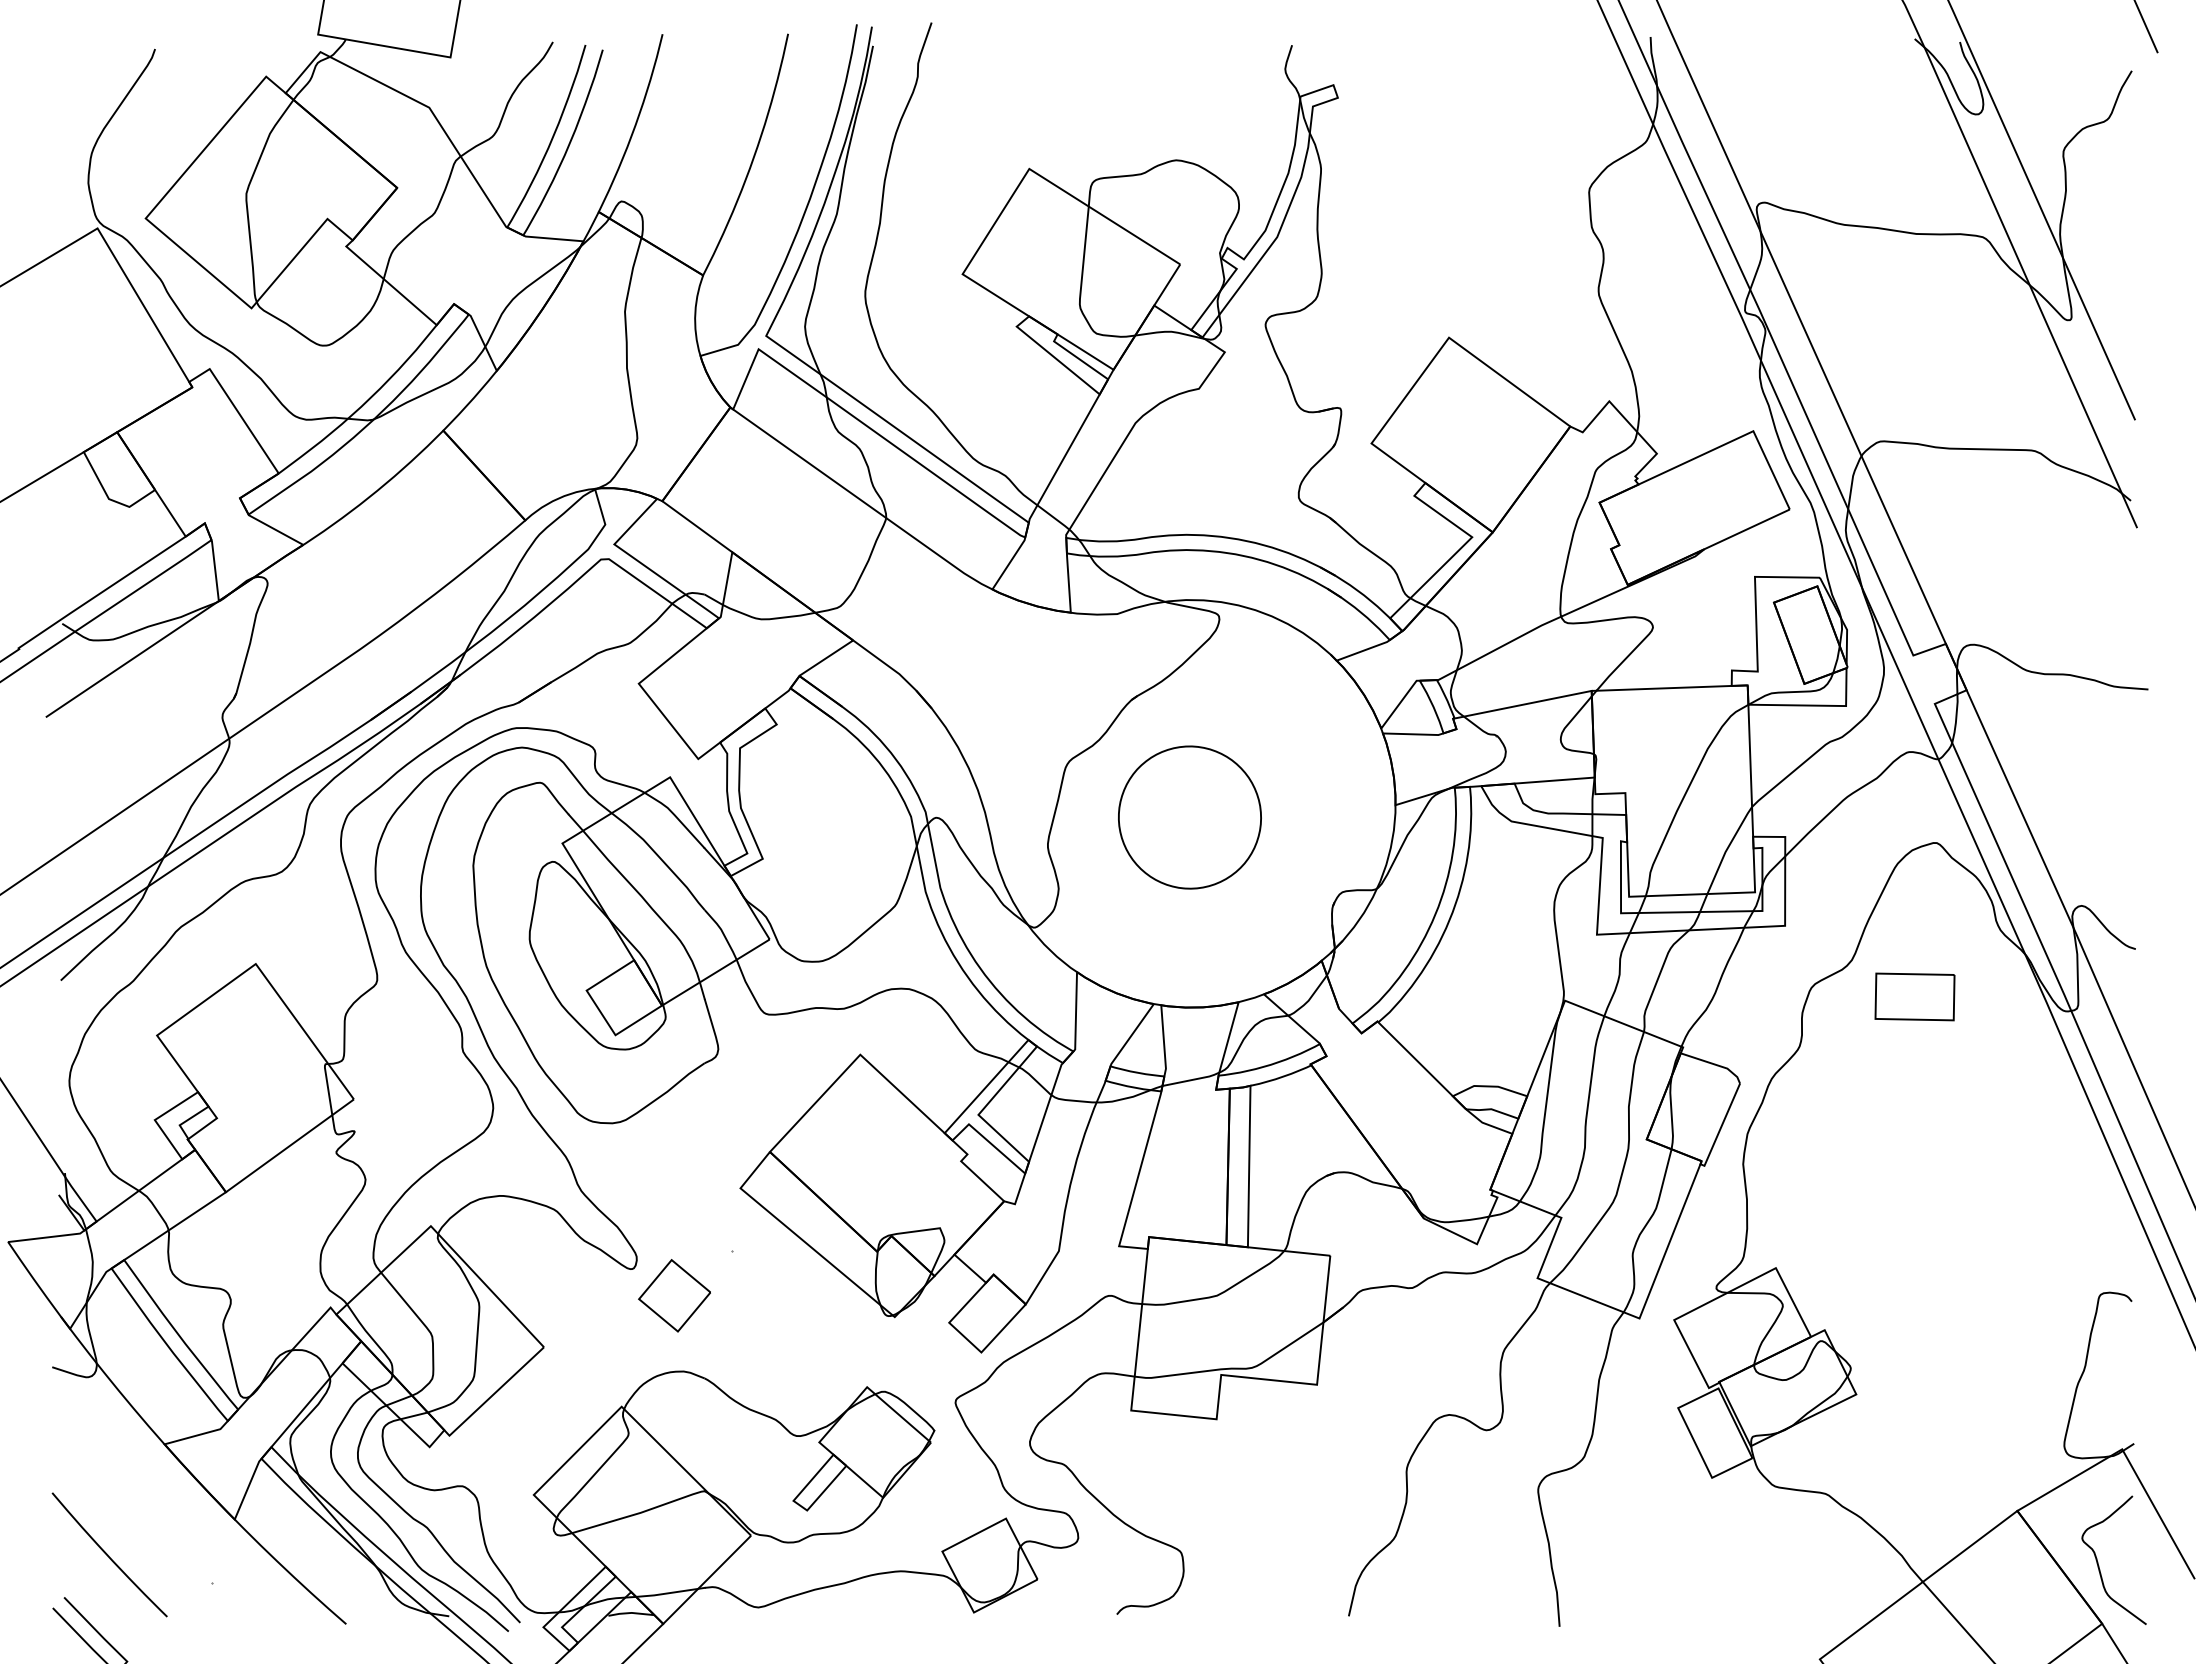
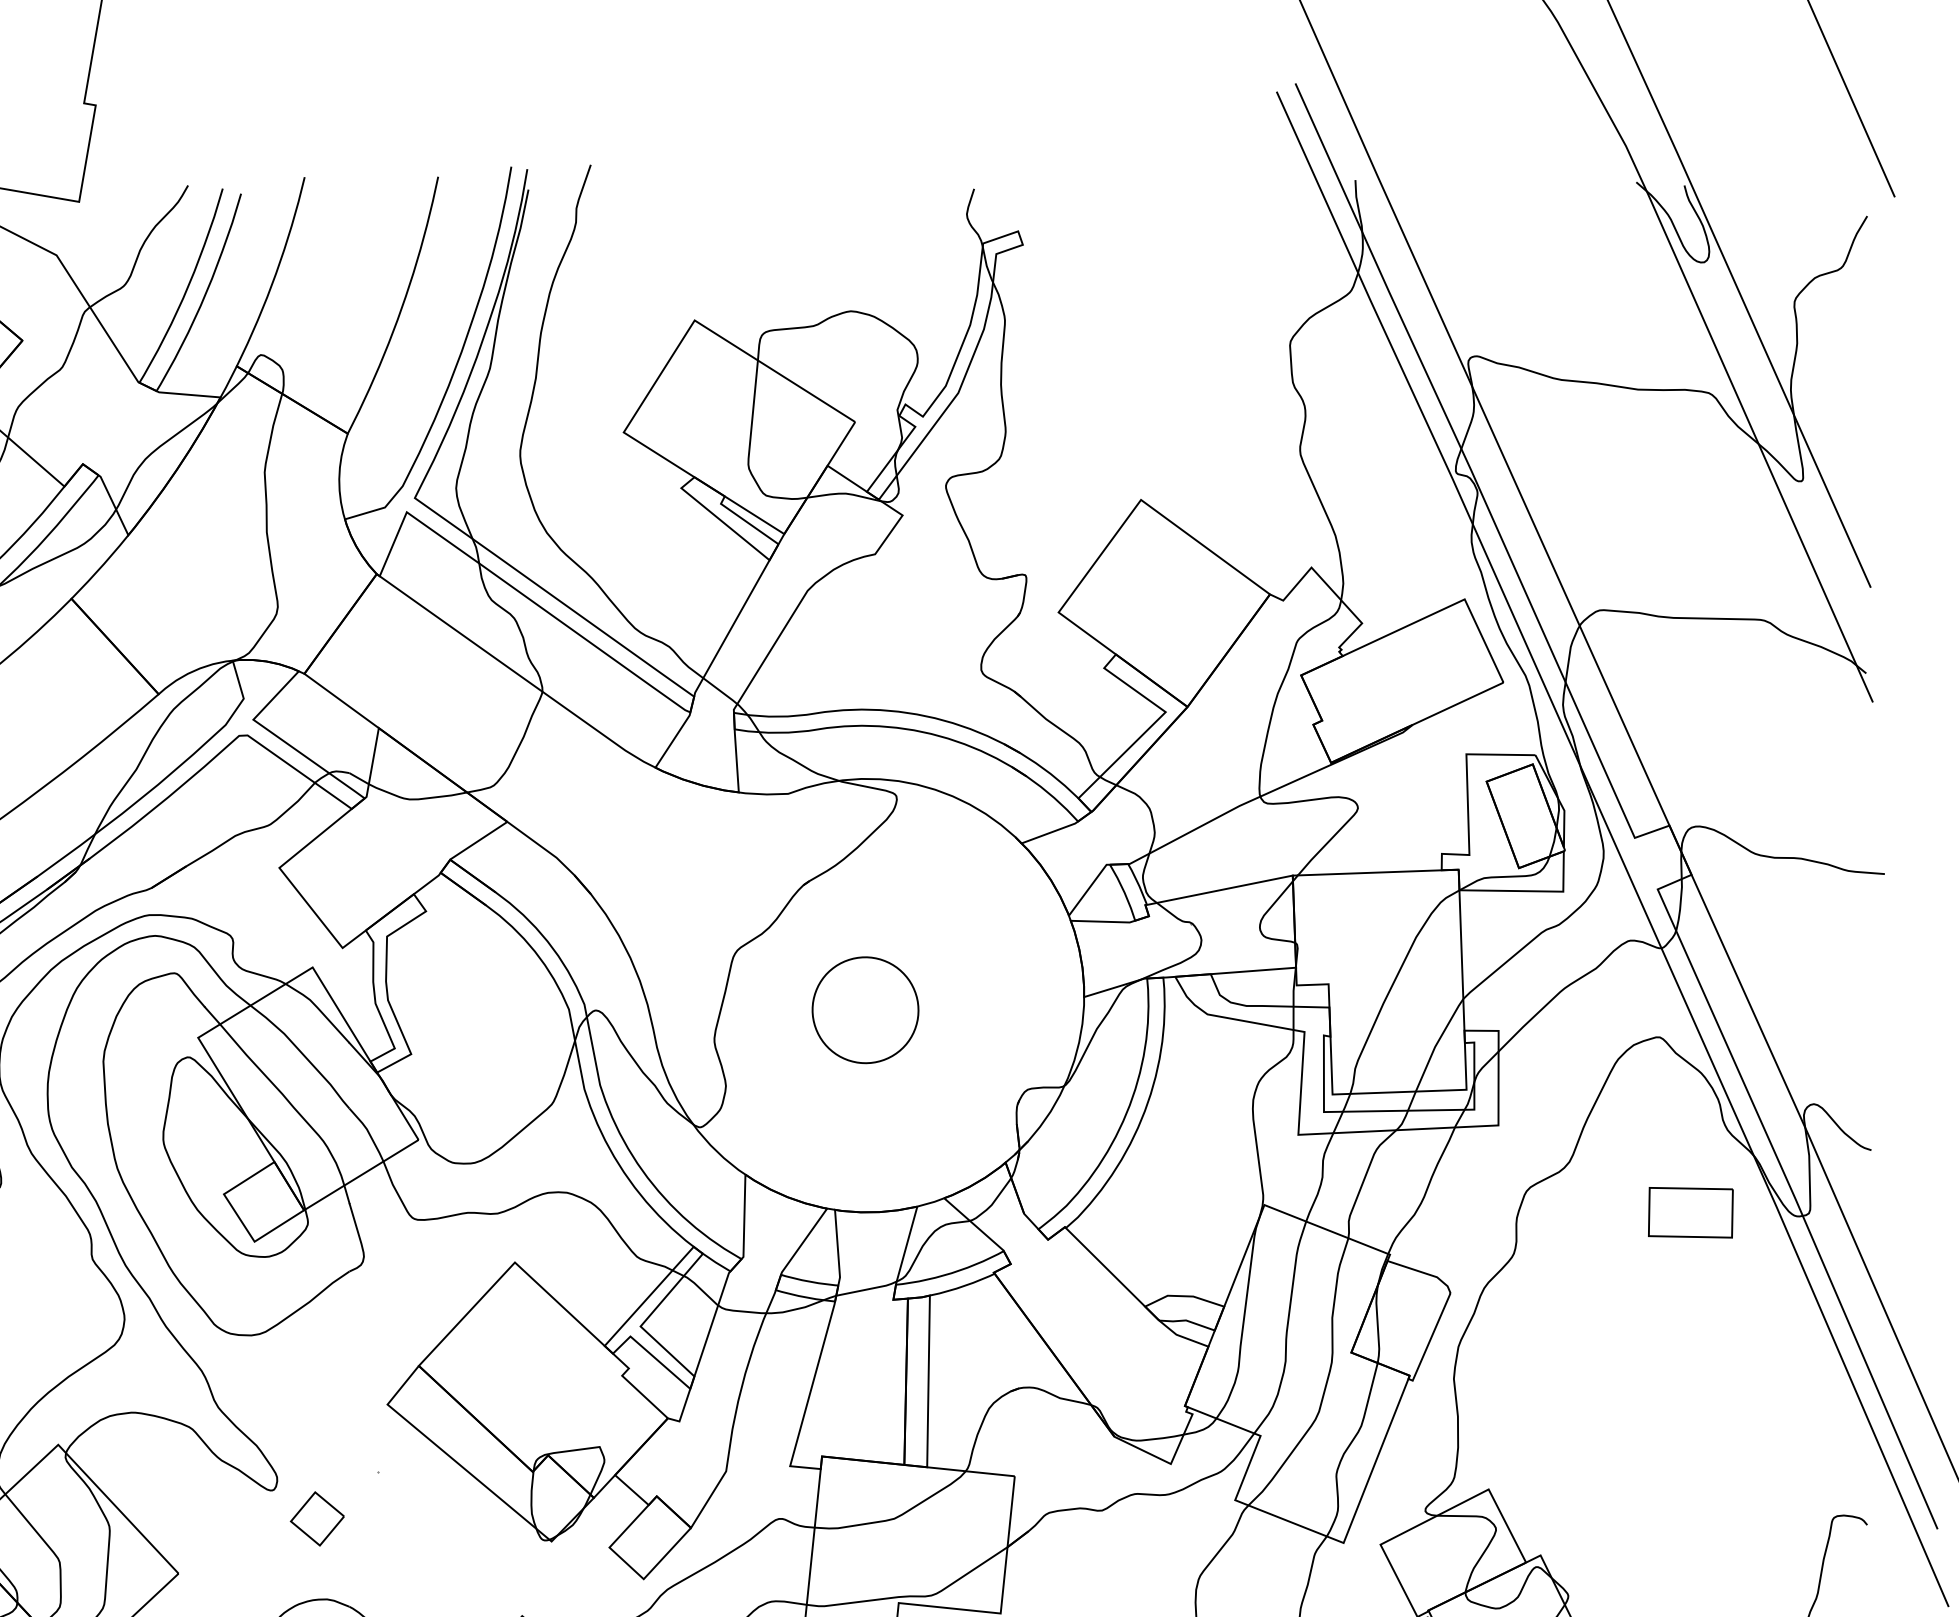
part: (1189, 817) -> (865, 1010), size x0.7
part: (1914, 996) -> (1690, 1212), moved
part: (674, 1295) -> (317, 1518), size x0.7

